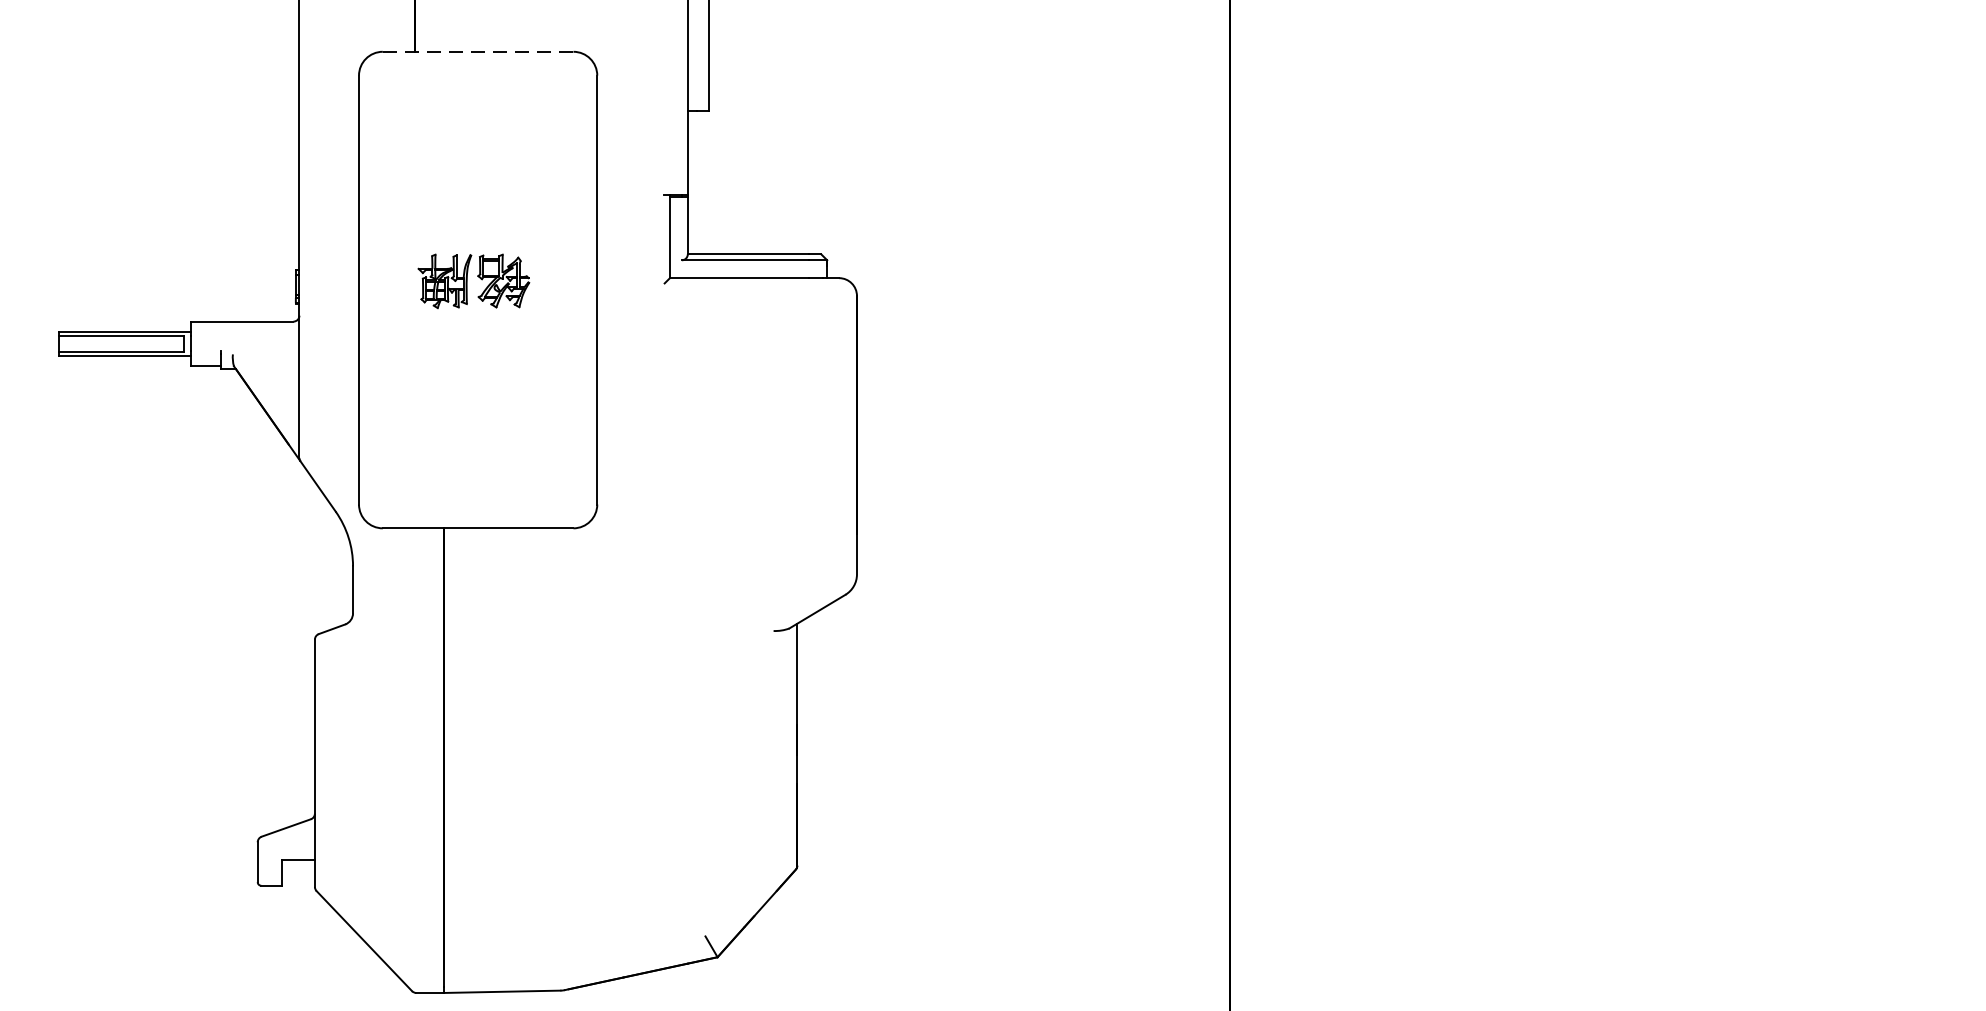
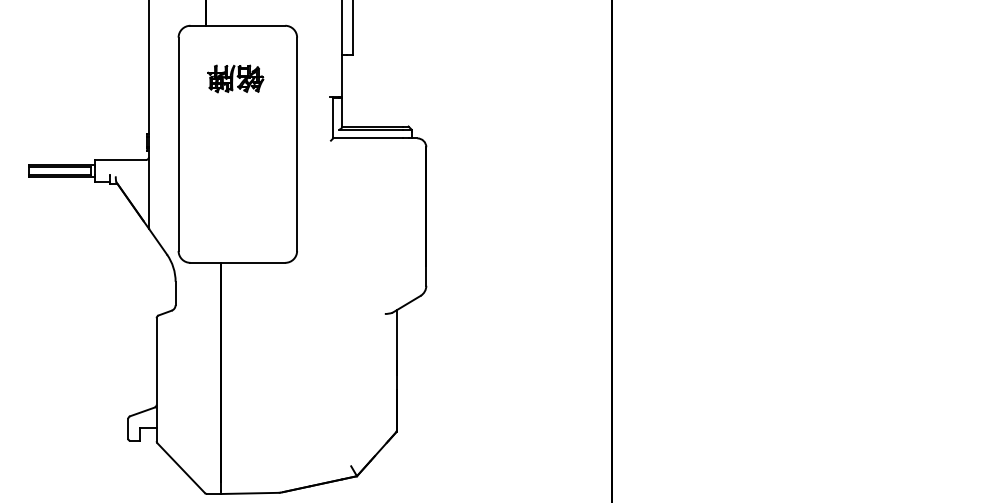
line: (477, 51) -> (237, 25), dashed -> solid
part: (473, 280) -> (235, 78), moved

